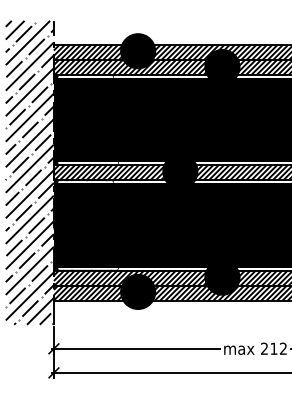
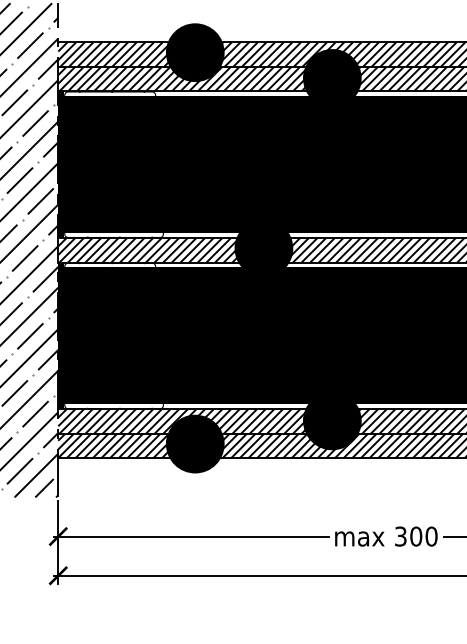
text: (274, 348) -> (416, 536), 212 -> 300

